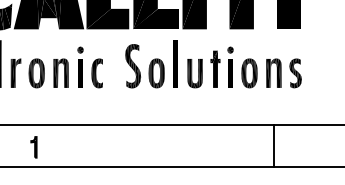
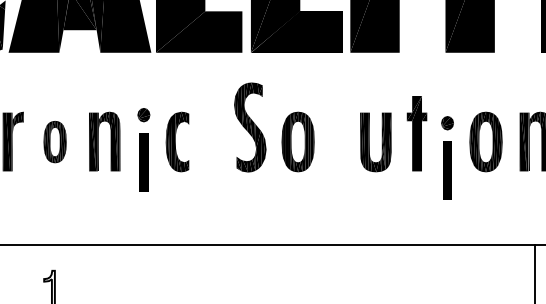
line: (175, 63) -> (336, 121), removed
part: (80, 66) -> (143, 148), moved
part: (230, 66) -> (447, 156), moved
part: (36, 73) -> (54, 142), size x0.7

